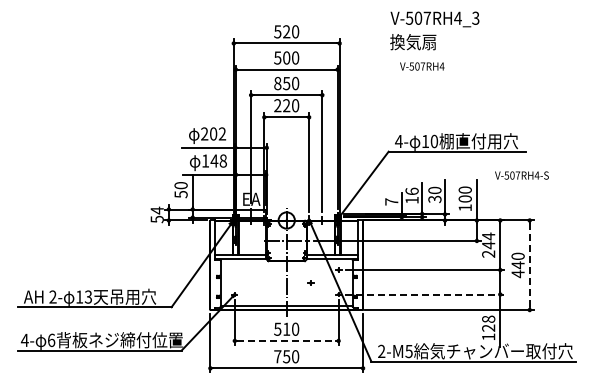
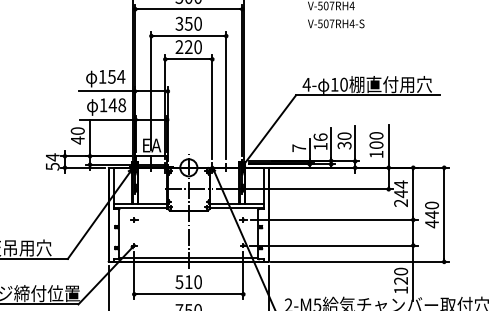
text: (277, 83) -> (179, 23), 850 -> 350
text: (213, 133) -> (111, 76), 202 -> 154
text: (521, 175) -> (335, 23), moved
text: (180, 194) -> (77, 140), 50 -> 40
line: (529, 265) -> (443, 215), dashed -> solid
part: (310, 282) -> (133, 219), moved
line: (424, 294) -> (333, 245), dashed -> solid
text: (488, 318) -> (400, 270), 128 -> 120
line: (287, 340) -> (189, 293), dashed -> solid

